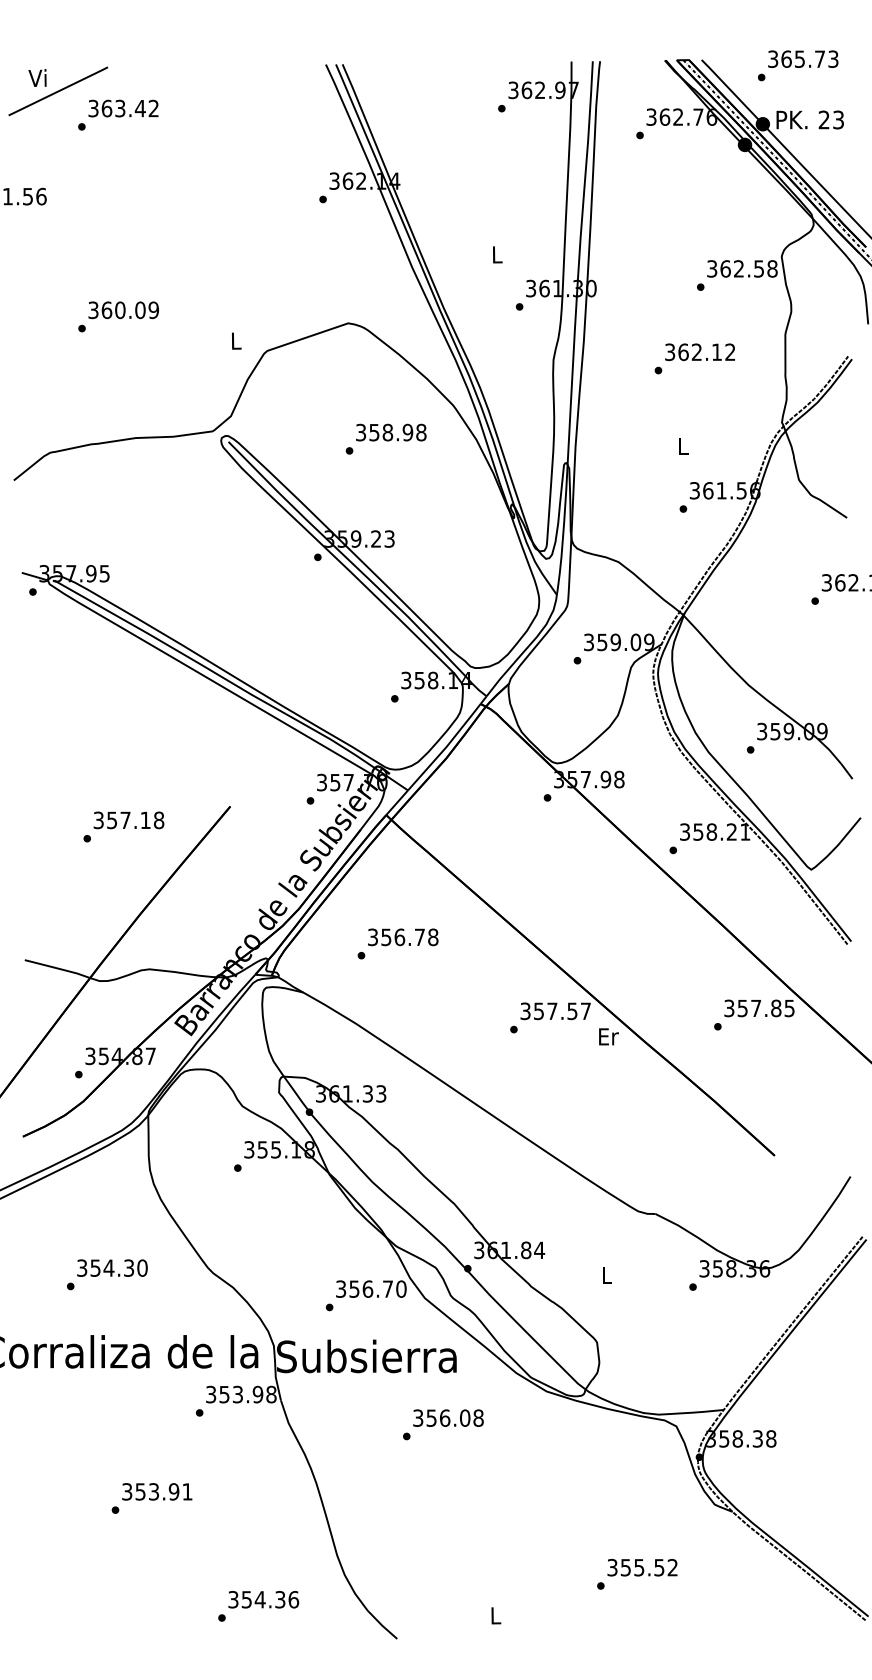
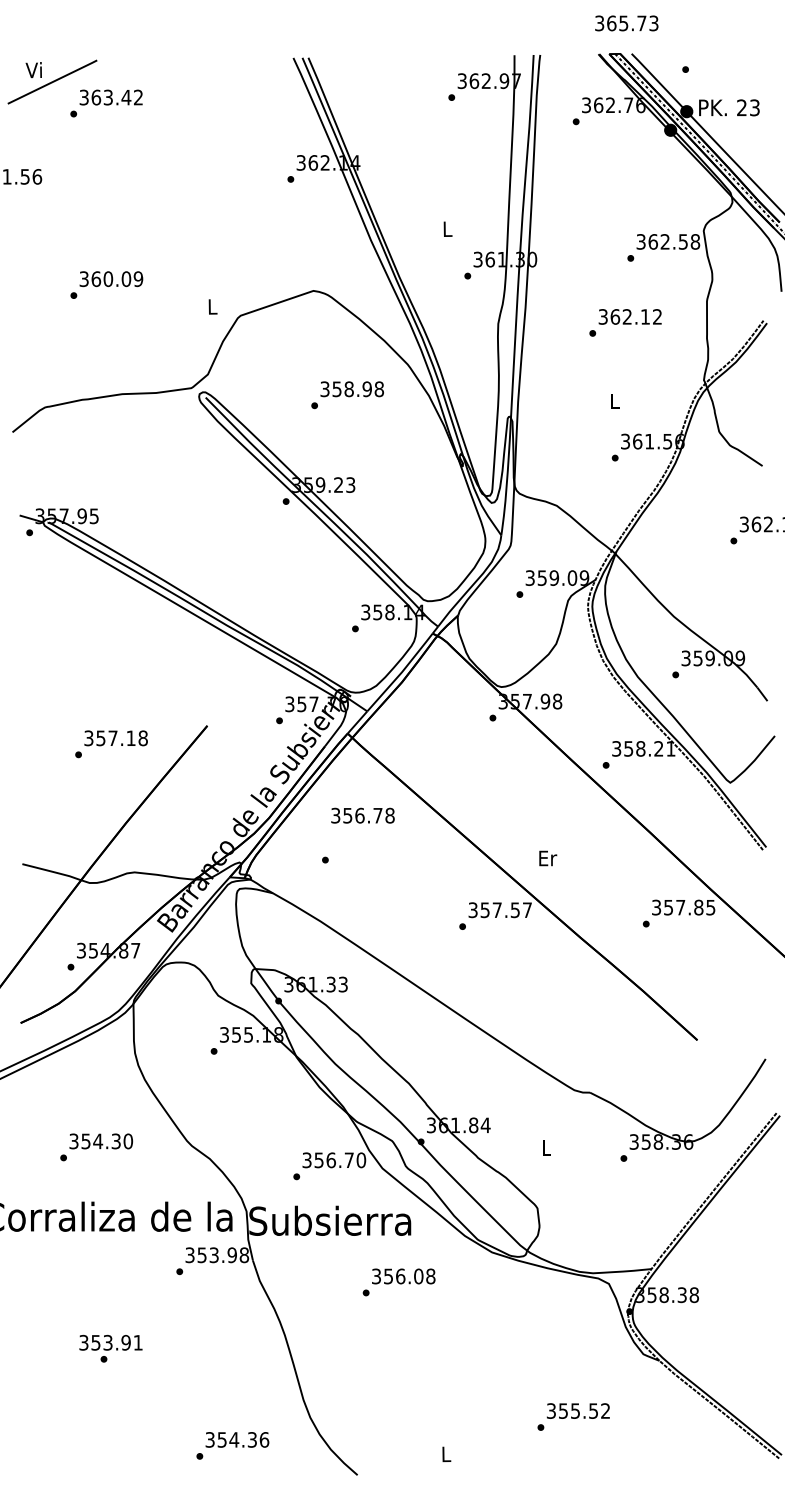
text: (803, 58) -> (627, 22), moved
text: (403, 937) -> (363, 815), moved
text: (608, 1036) -> (547, 858), moved
text: (157, 1491) -> (111, 1342), moved

